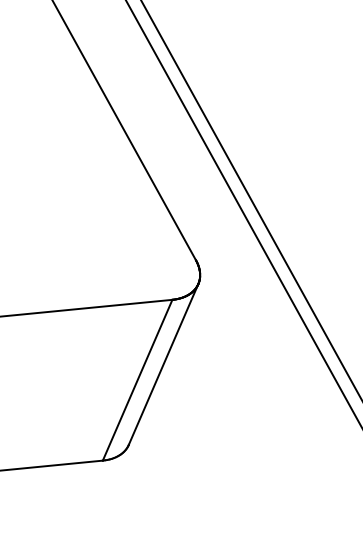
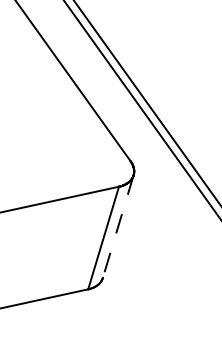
line: (164, 364) -> (118, 226), solid -> dashed

